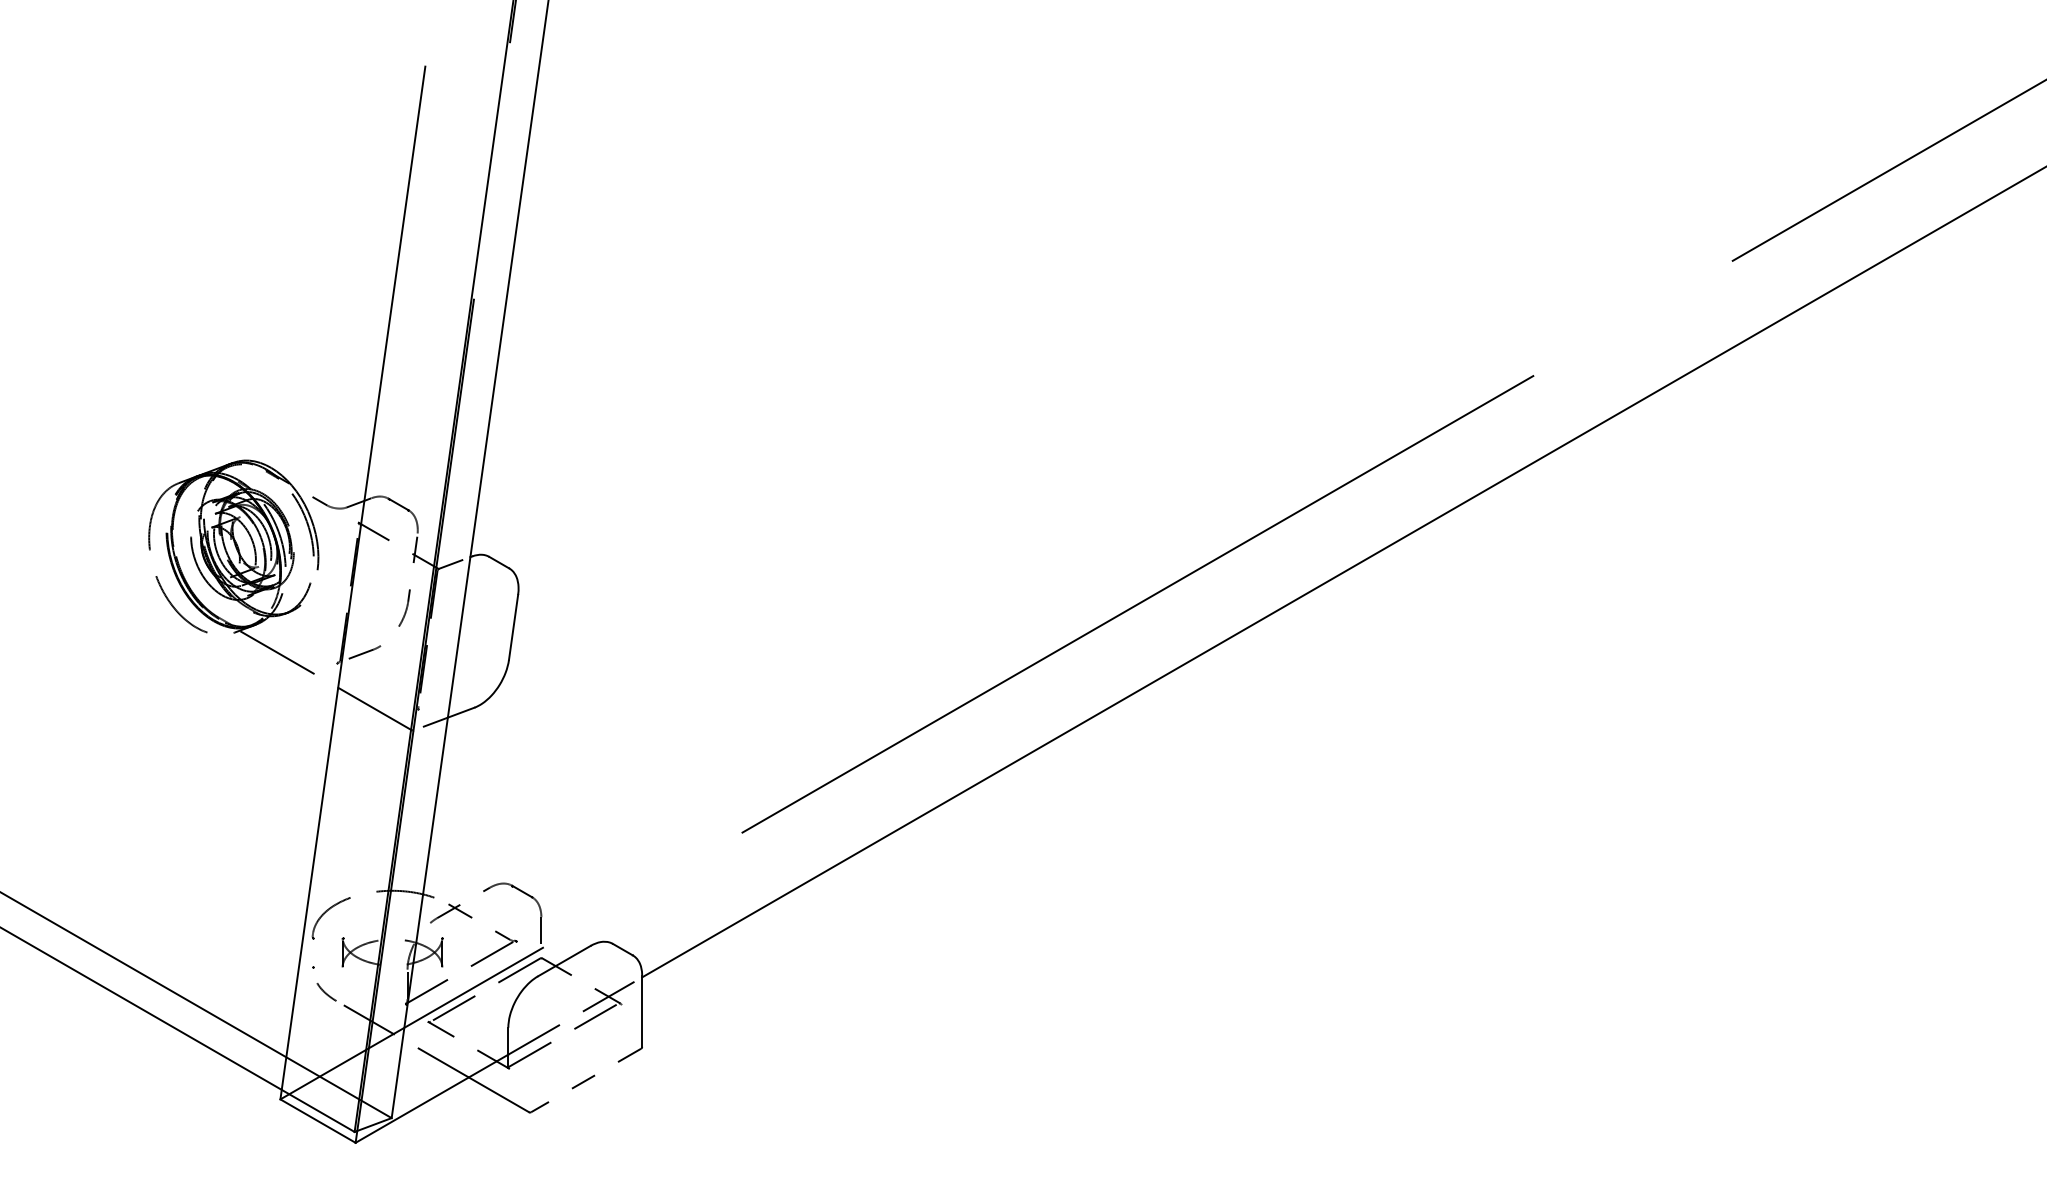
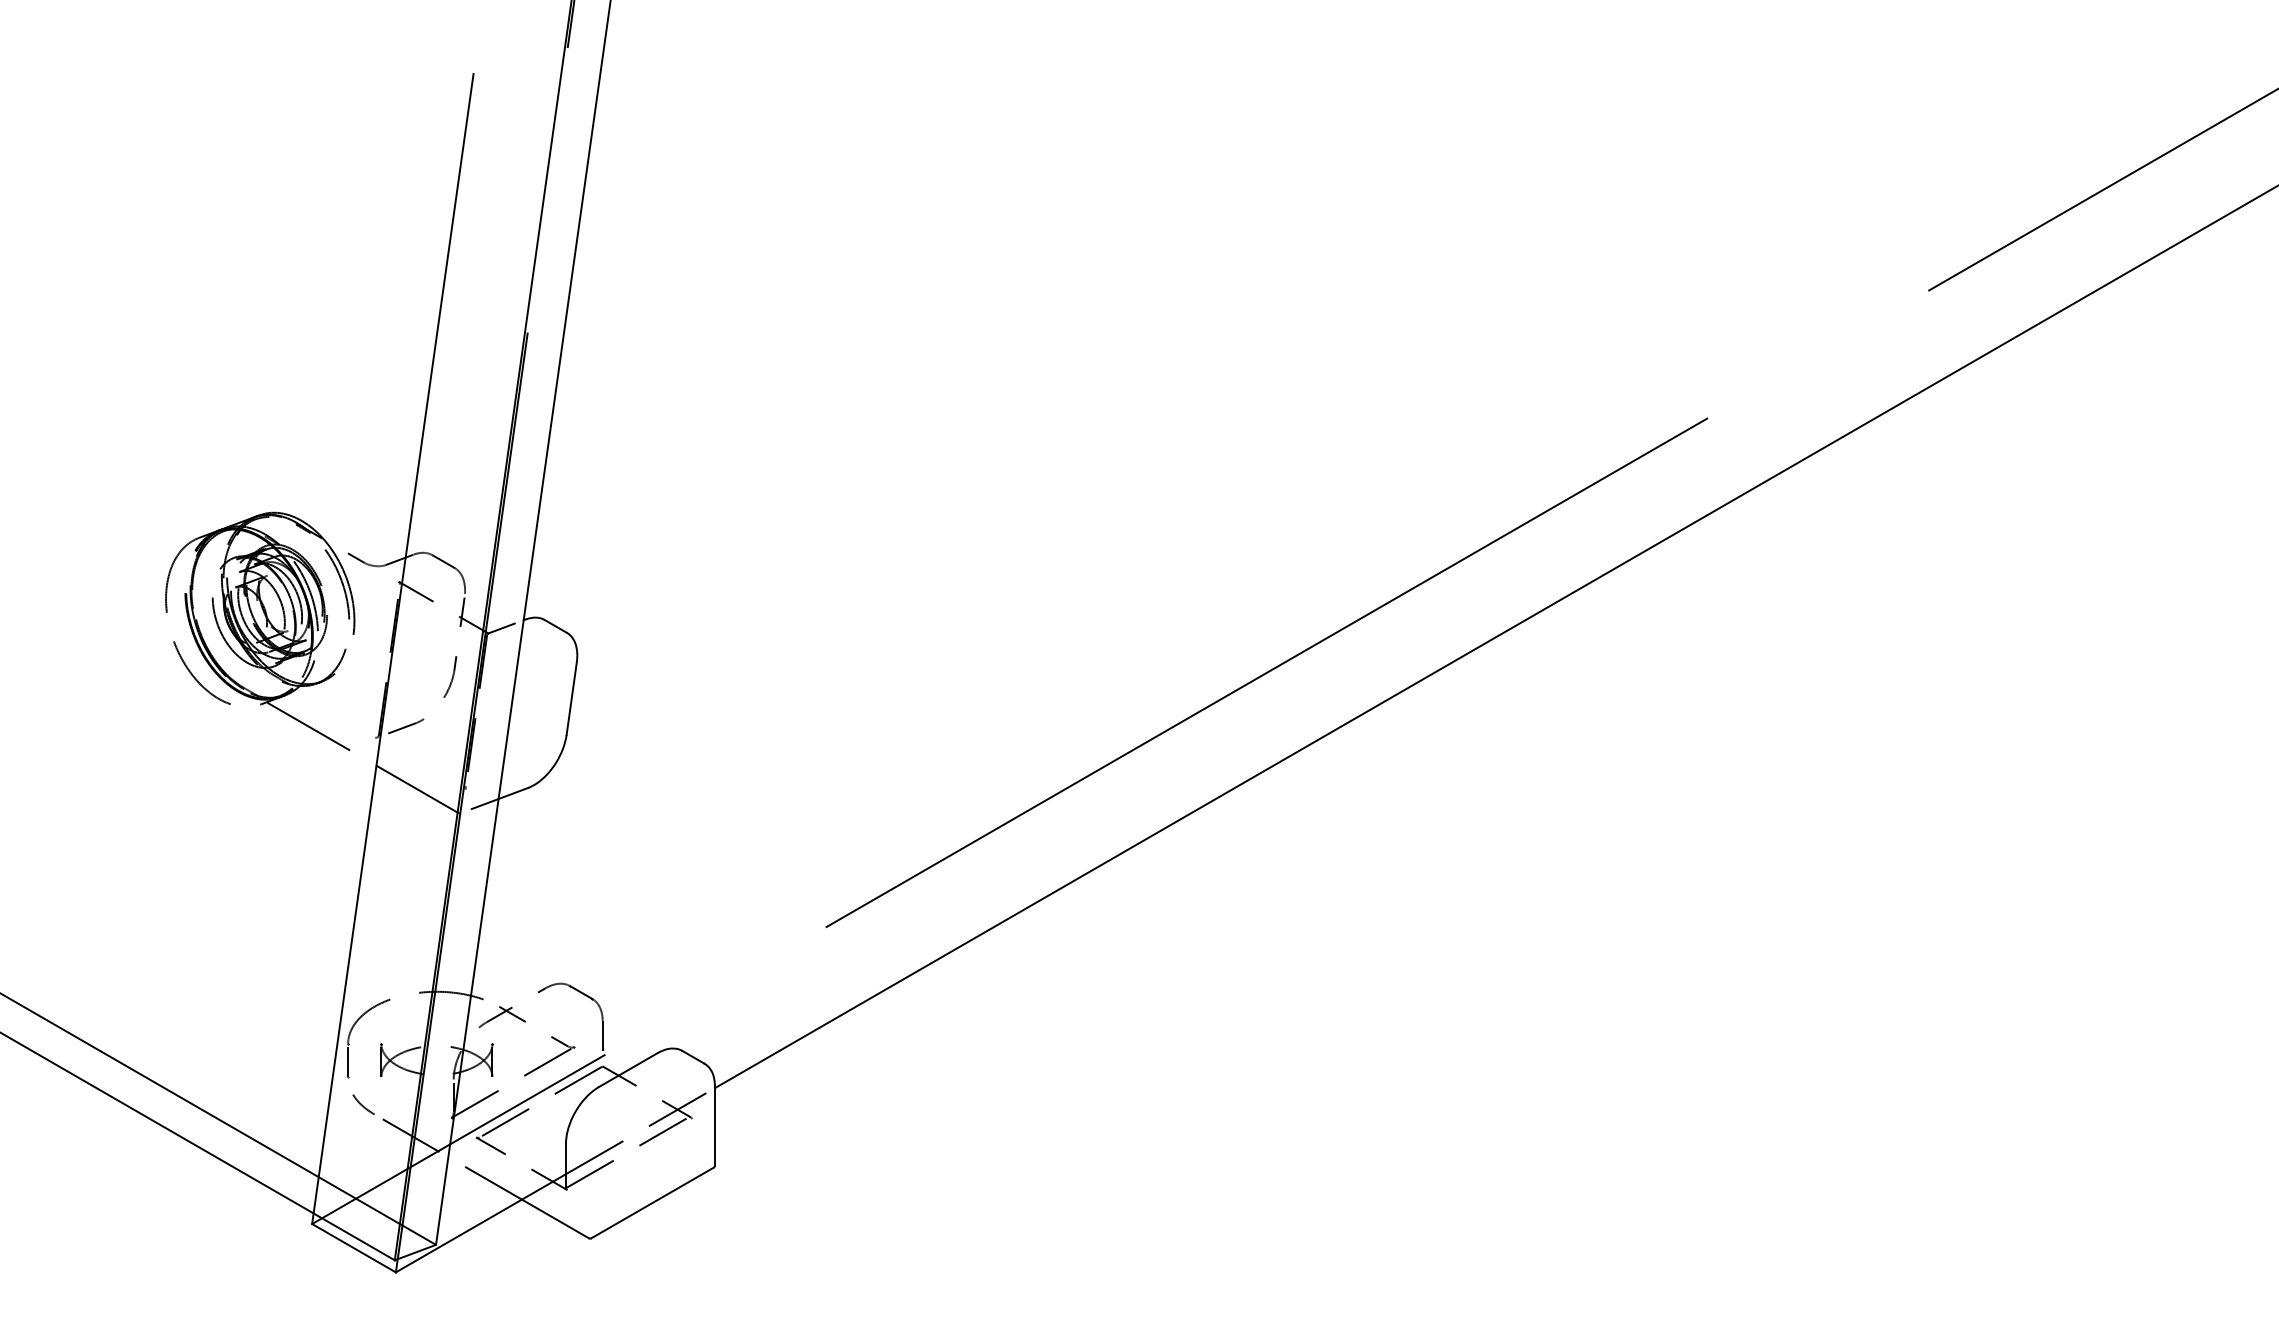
line: (312, 952) -> (347, 1060), added
line: (585, 1080) -> (651, 1202), dashed -> solid

